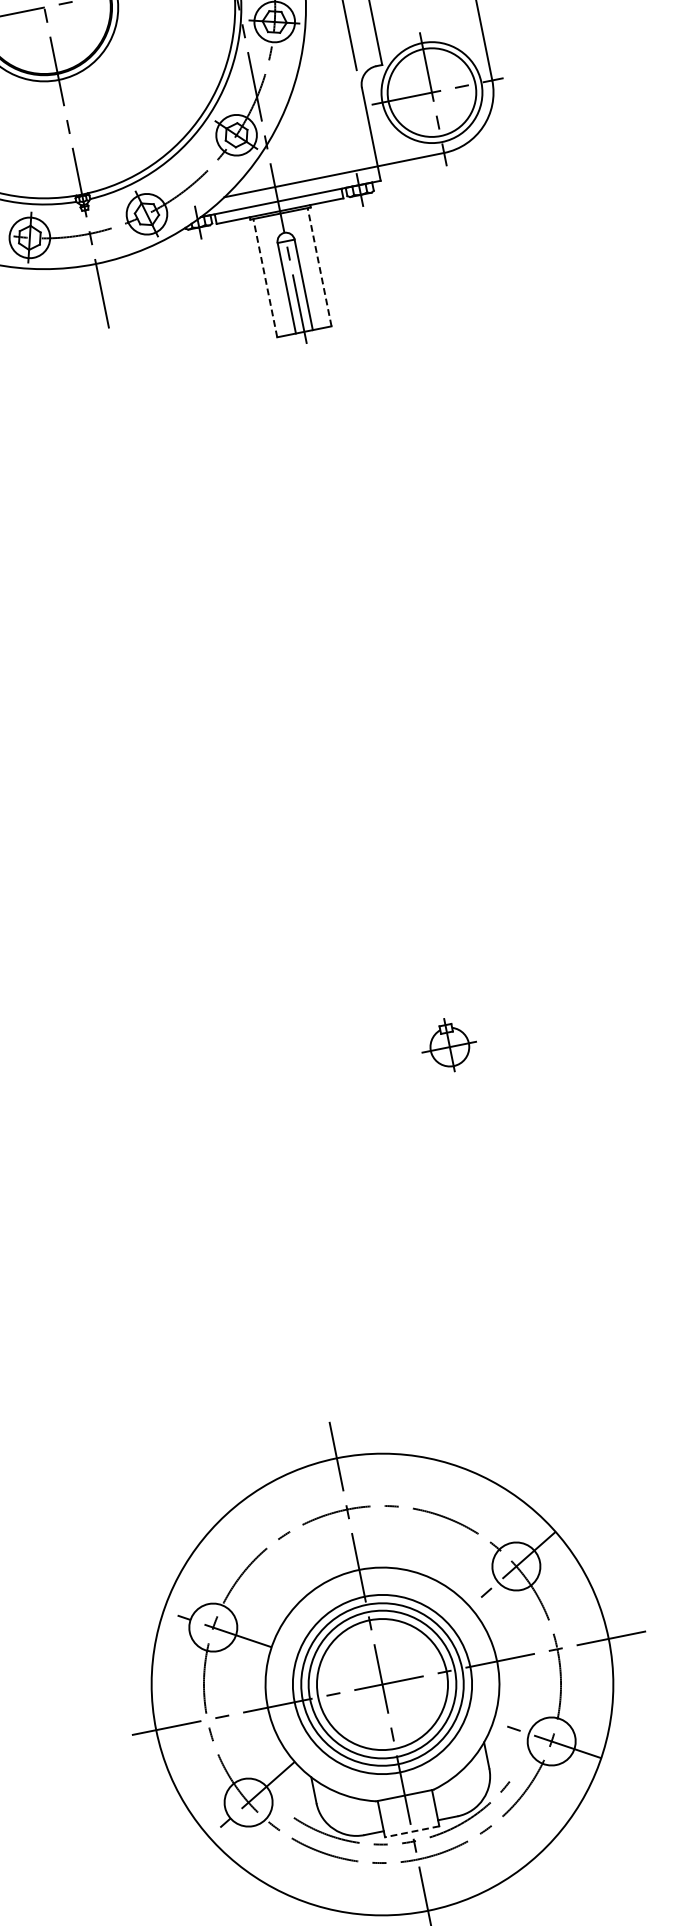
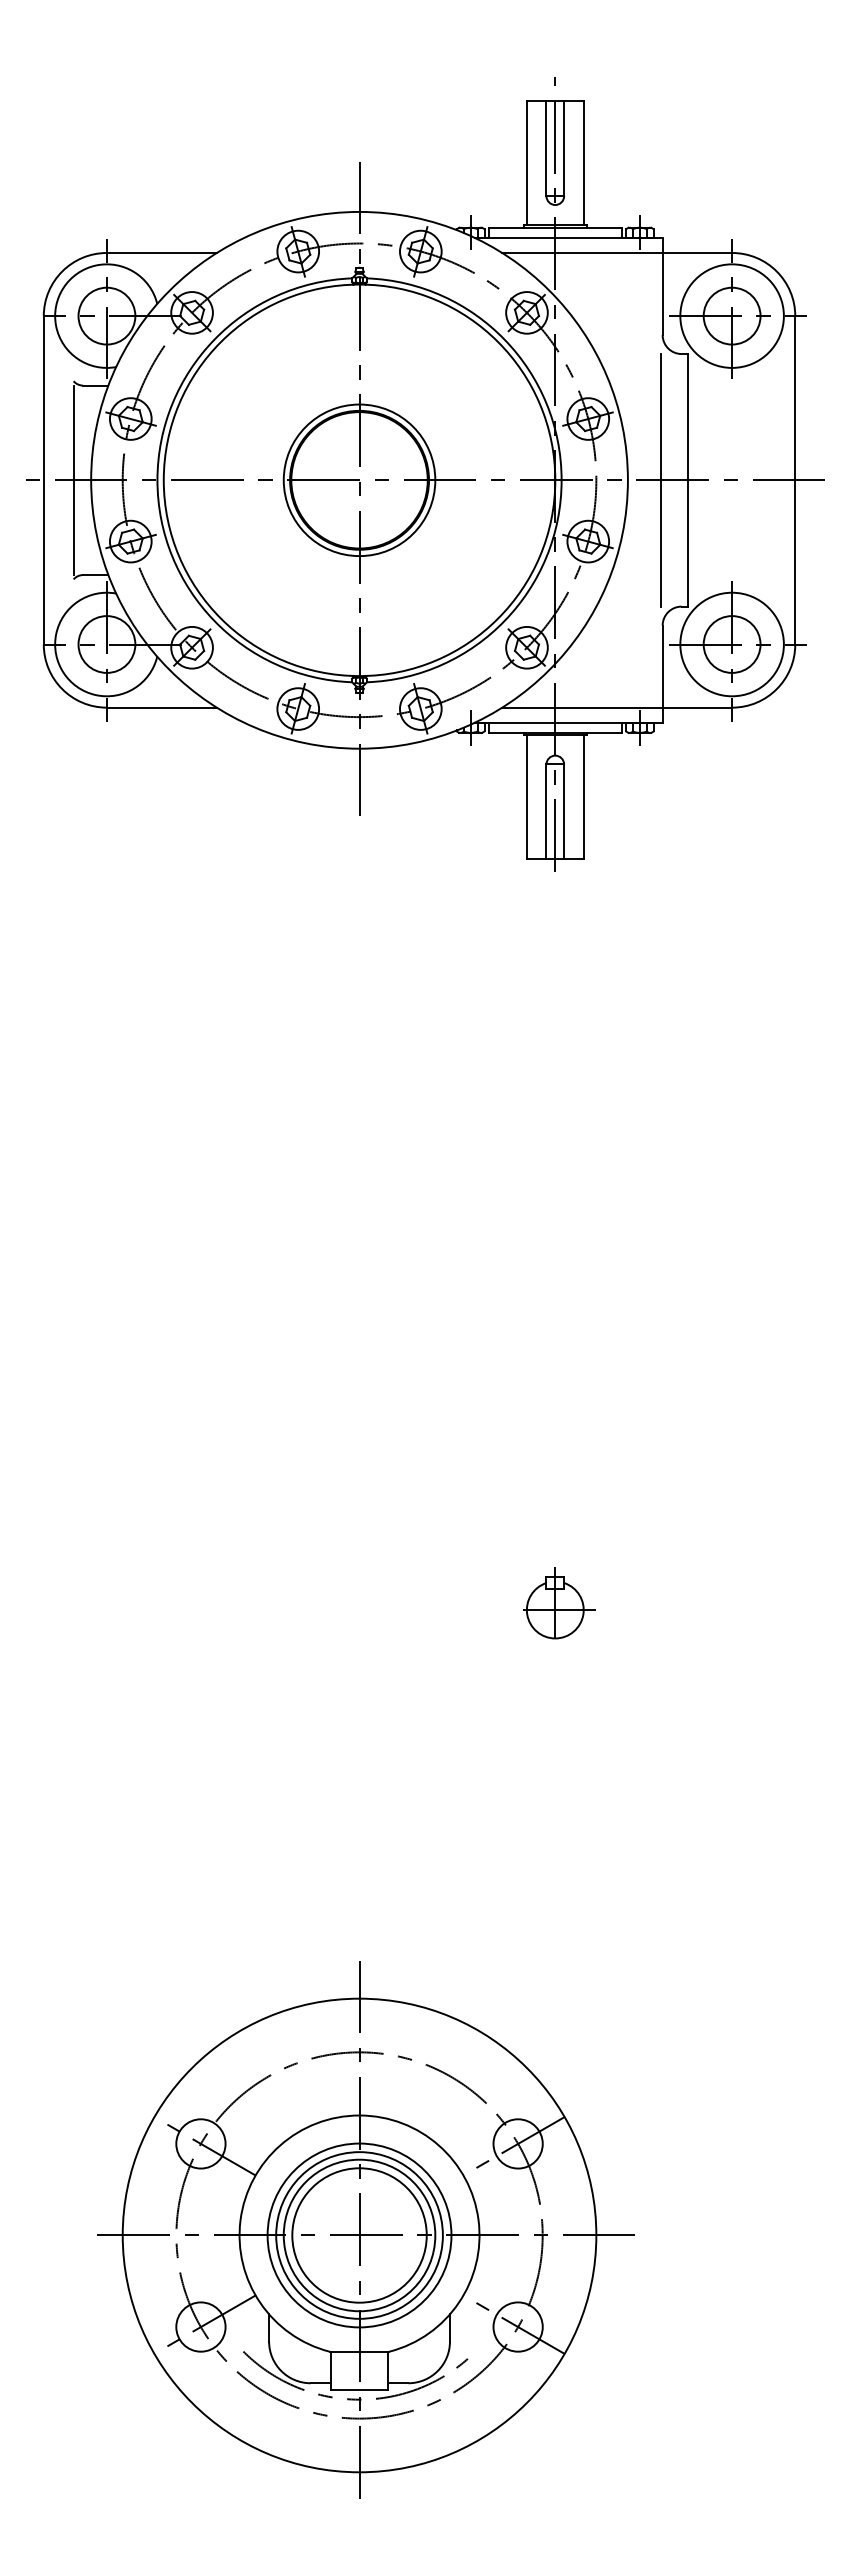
circle: (431, 92) -> (731, 644), size x0.62
line: (319, 267) -> (583, 797), dashed -> solid
line: (264, 278) -> (526, 797), dashed -> solid
part: (451, 1042) -> (559, 1603), size x1.43
line: (412, 1831) -> (359, 2389), dashed -> solid

